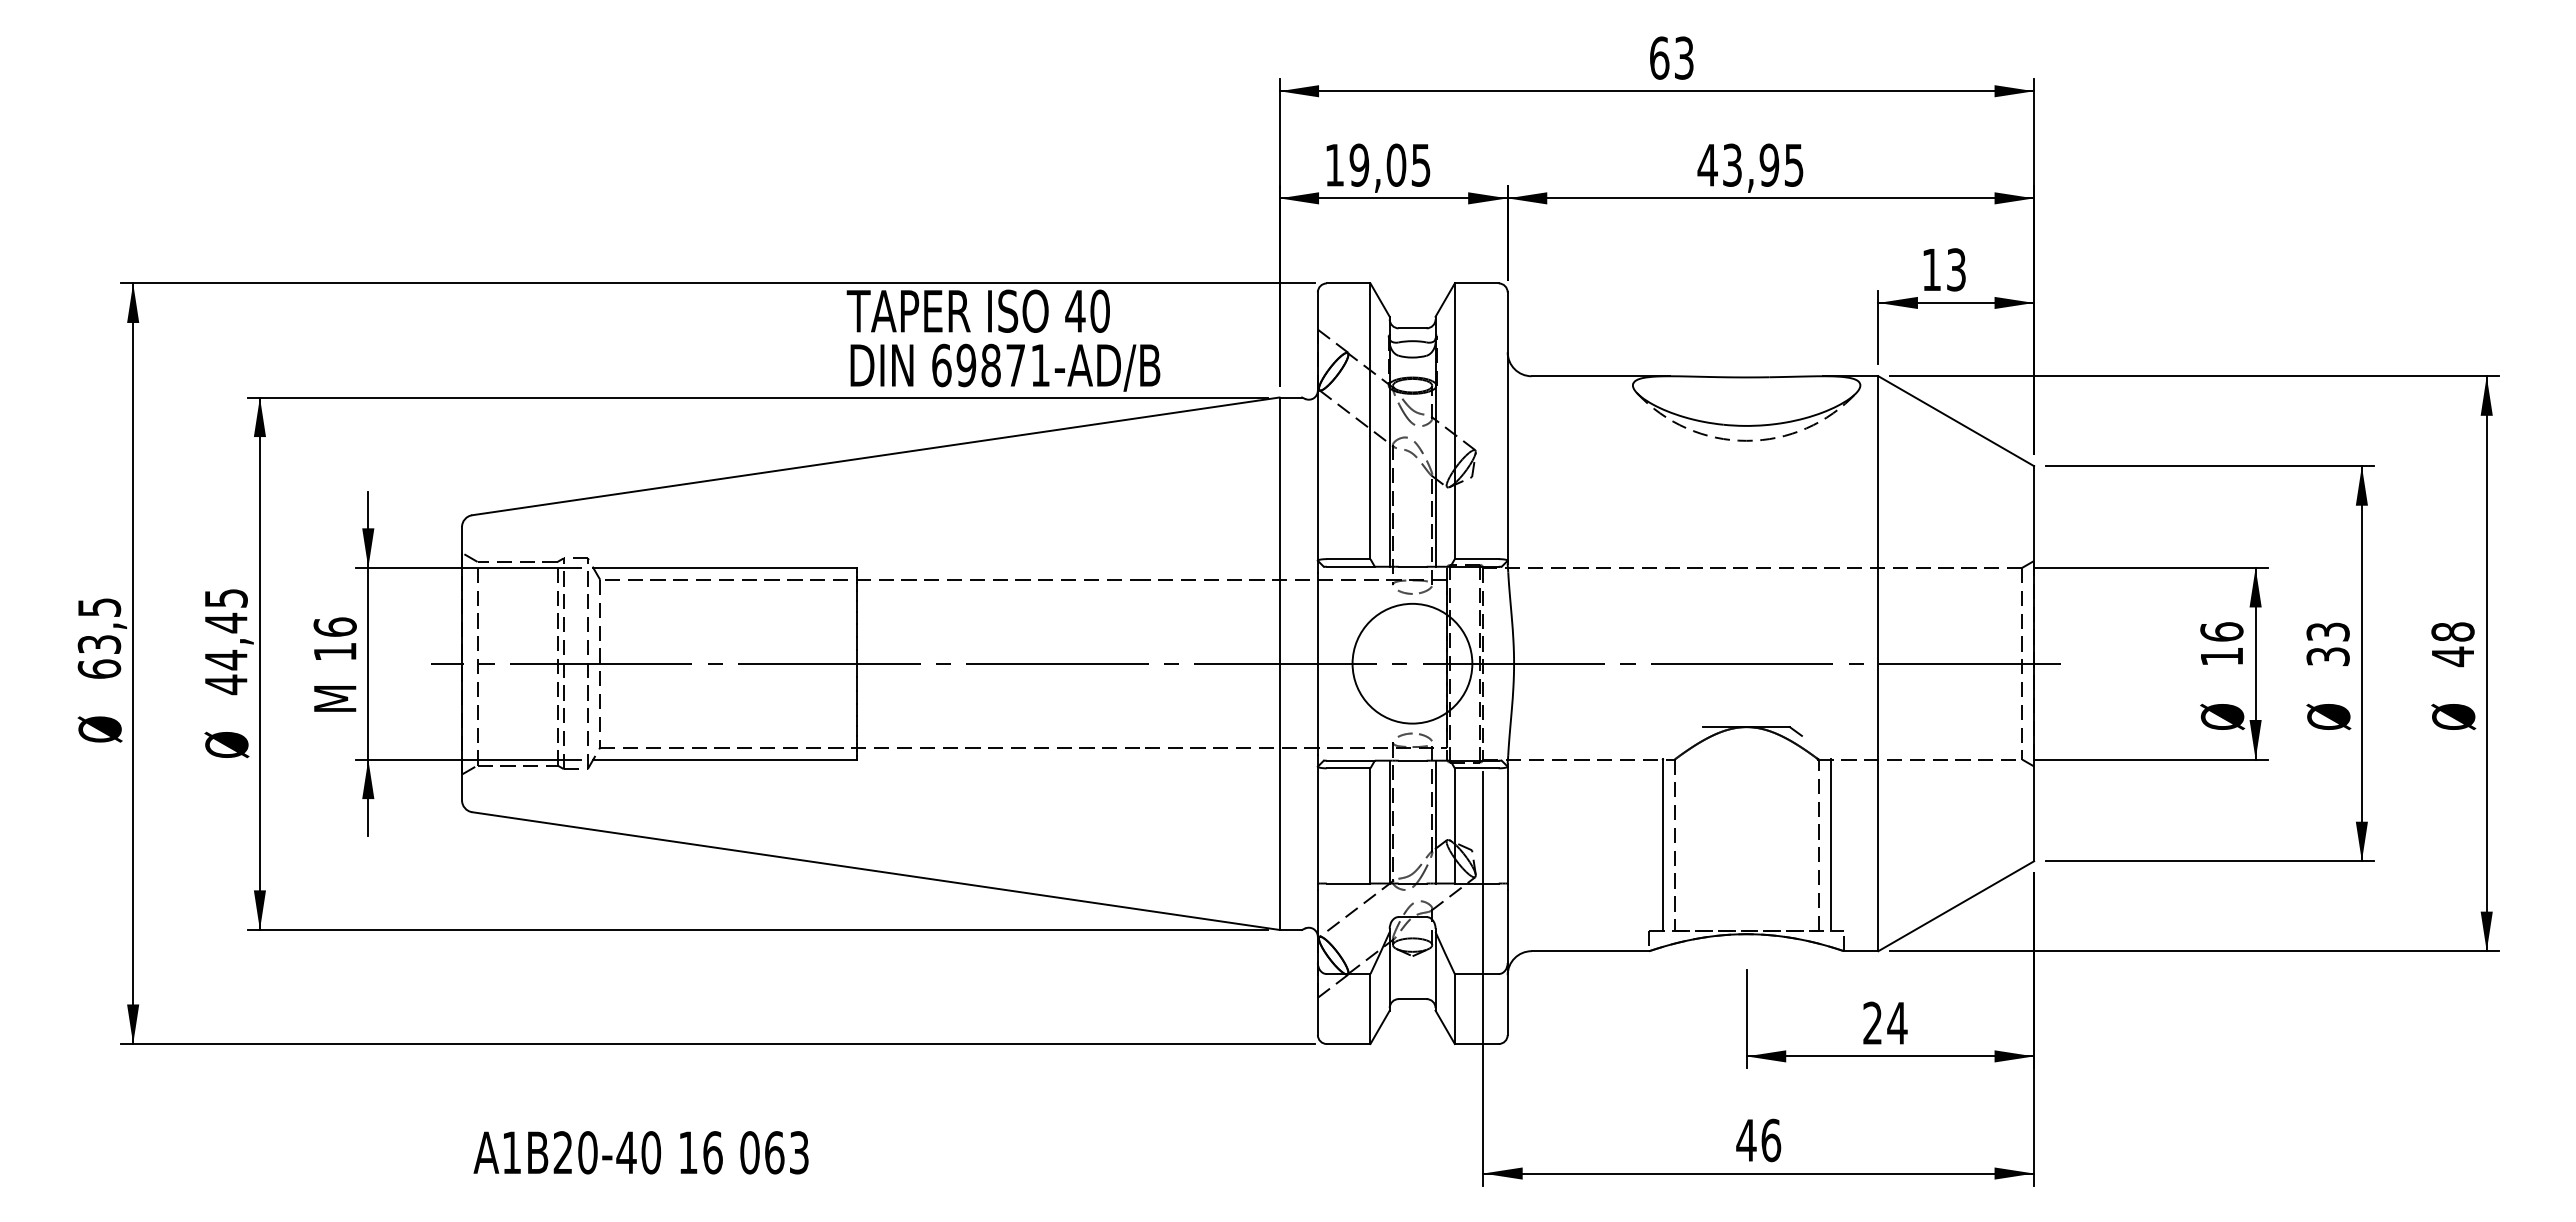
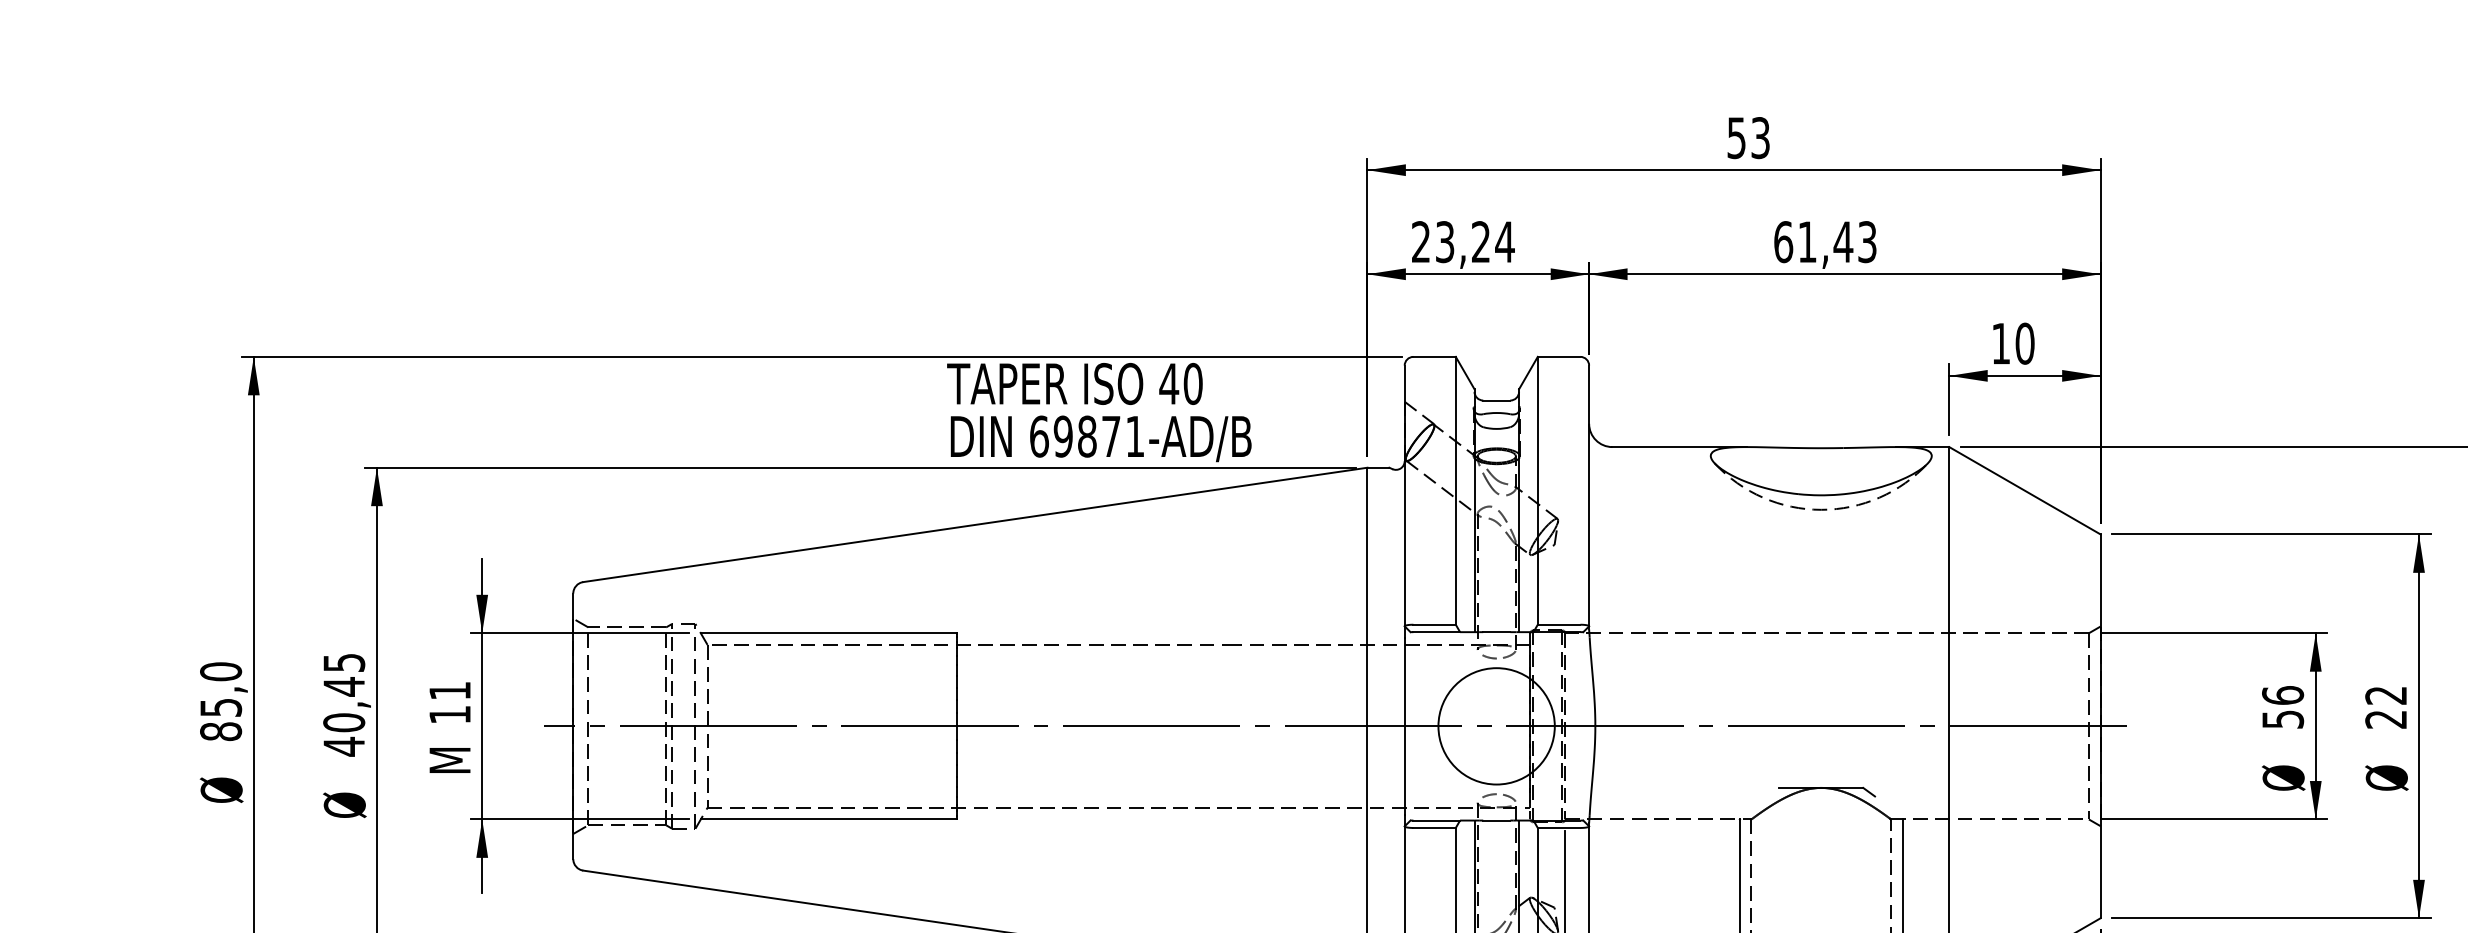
text: (1659, 57) -> (1736, 137), 63 -> 53
text: (1378, 164) -> (1463, 241), 19,05 -> 23,24
text: (1750, 164) -> (1825, 241), 43,95 -> 61,43
text: (1956, 269) -> (2025, 343), 13 -> 10
text: (334, 626) -> (449, 690), 16 -> 11
text: (99, 637) -> (221, 700), 63,5 -> 85,0
text: (2327, 644) -> (2385, 707), 33 -> 22
text: (2222, 656) -> (2283, 719), 16 -> 56
text: (225, 659) -> (343, 722), 44,45 -> 40,45

